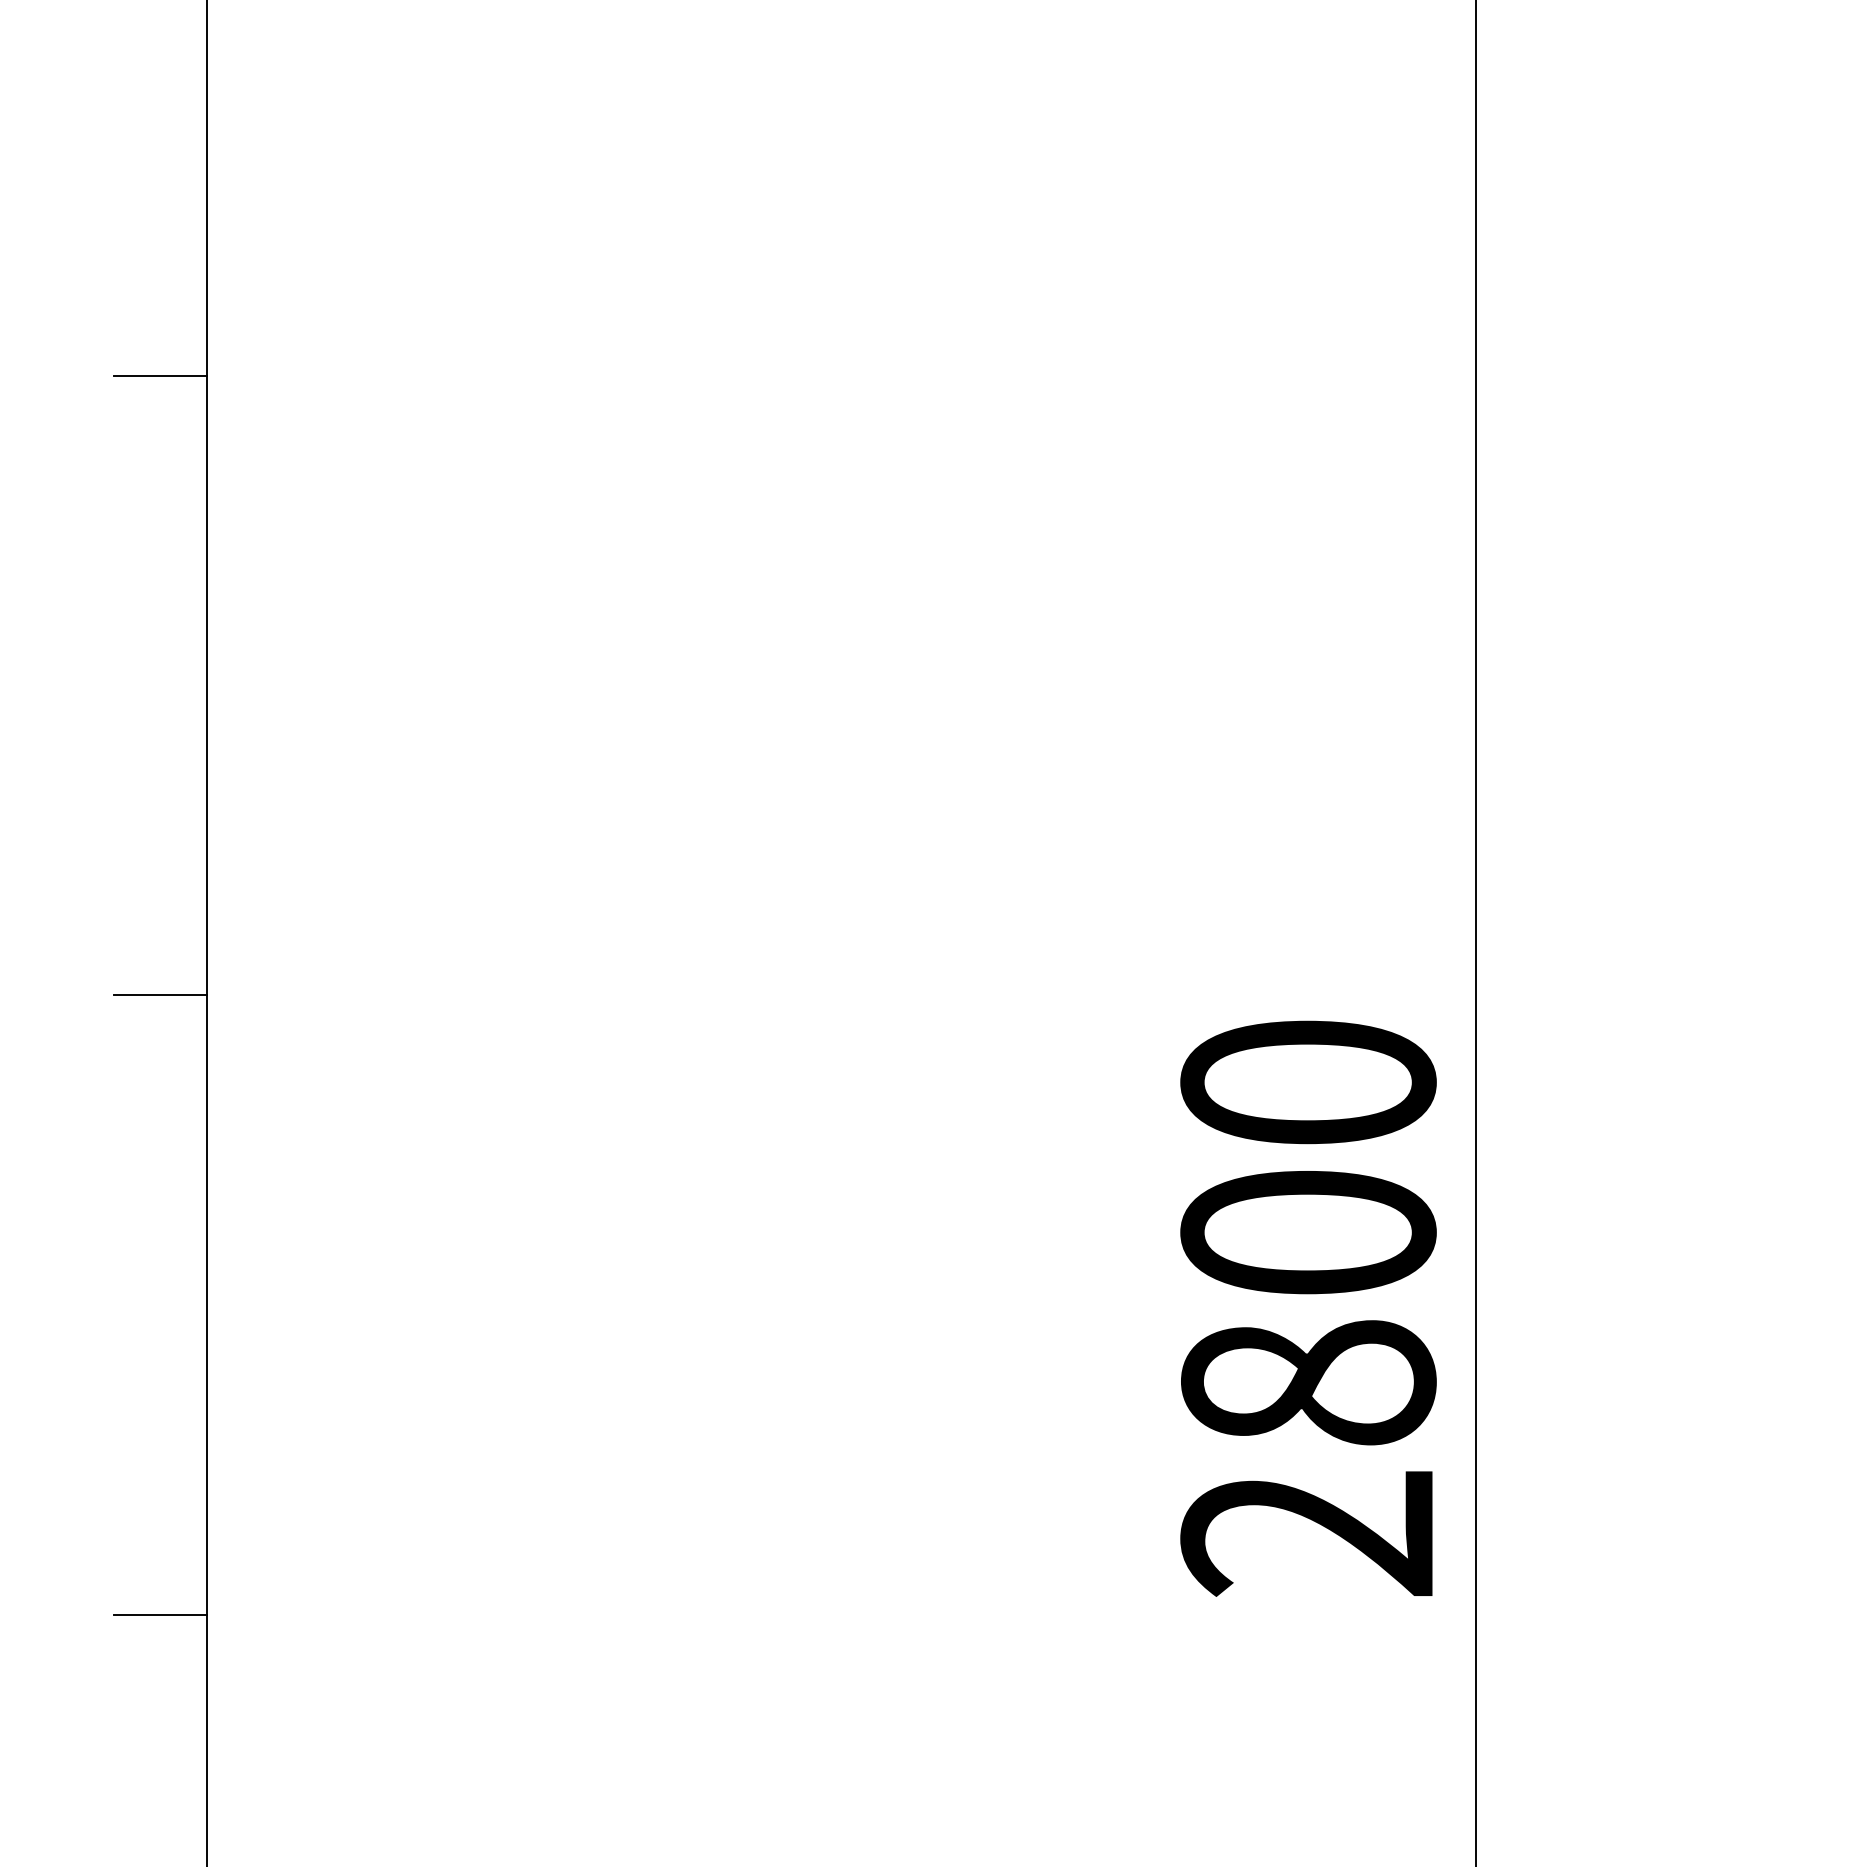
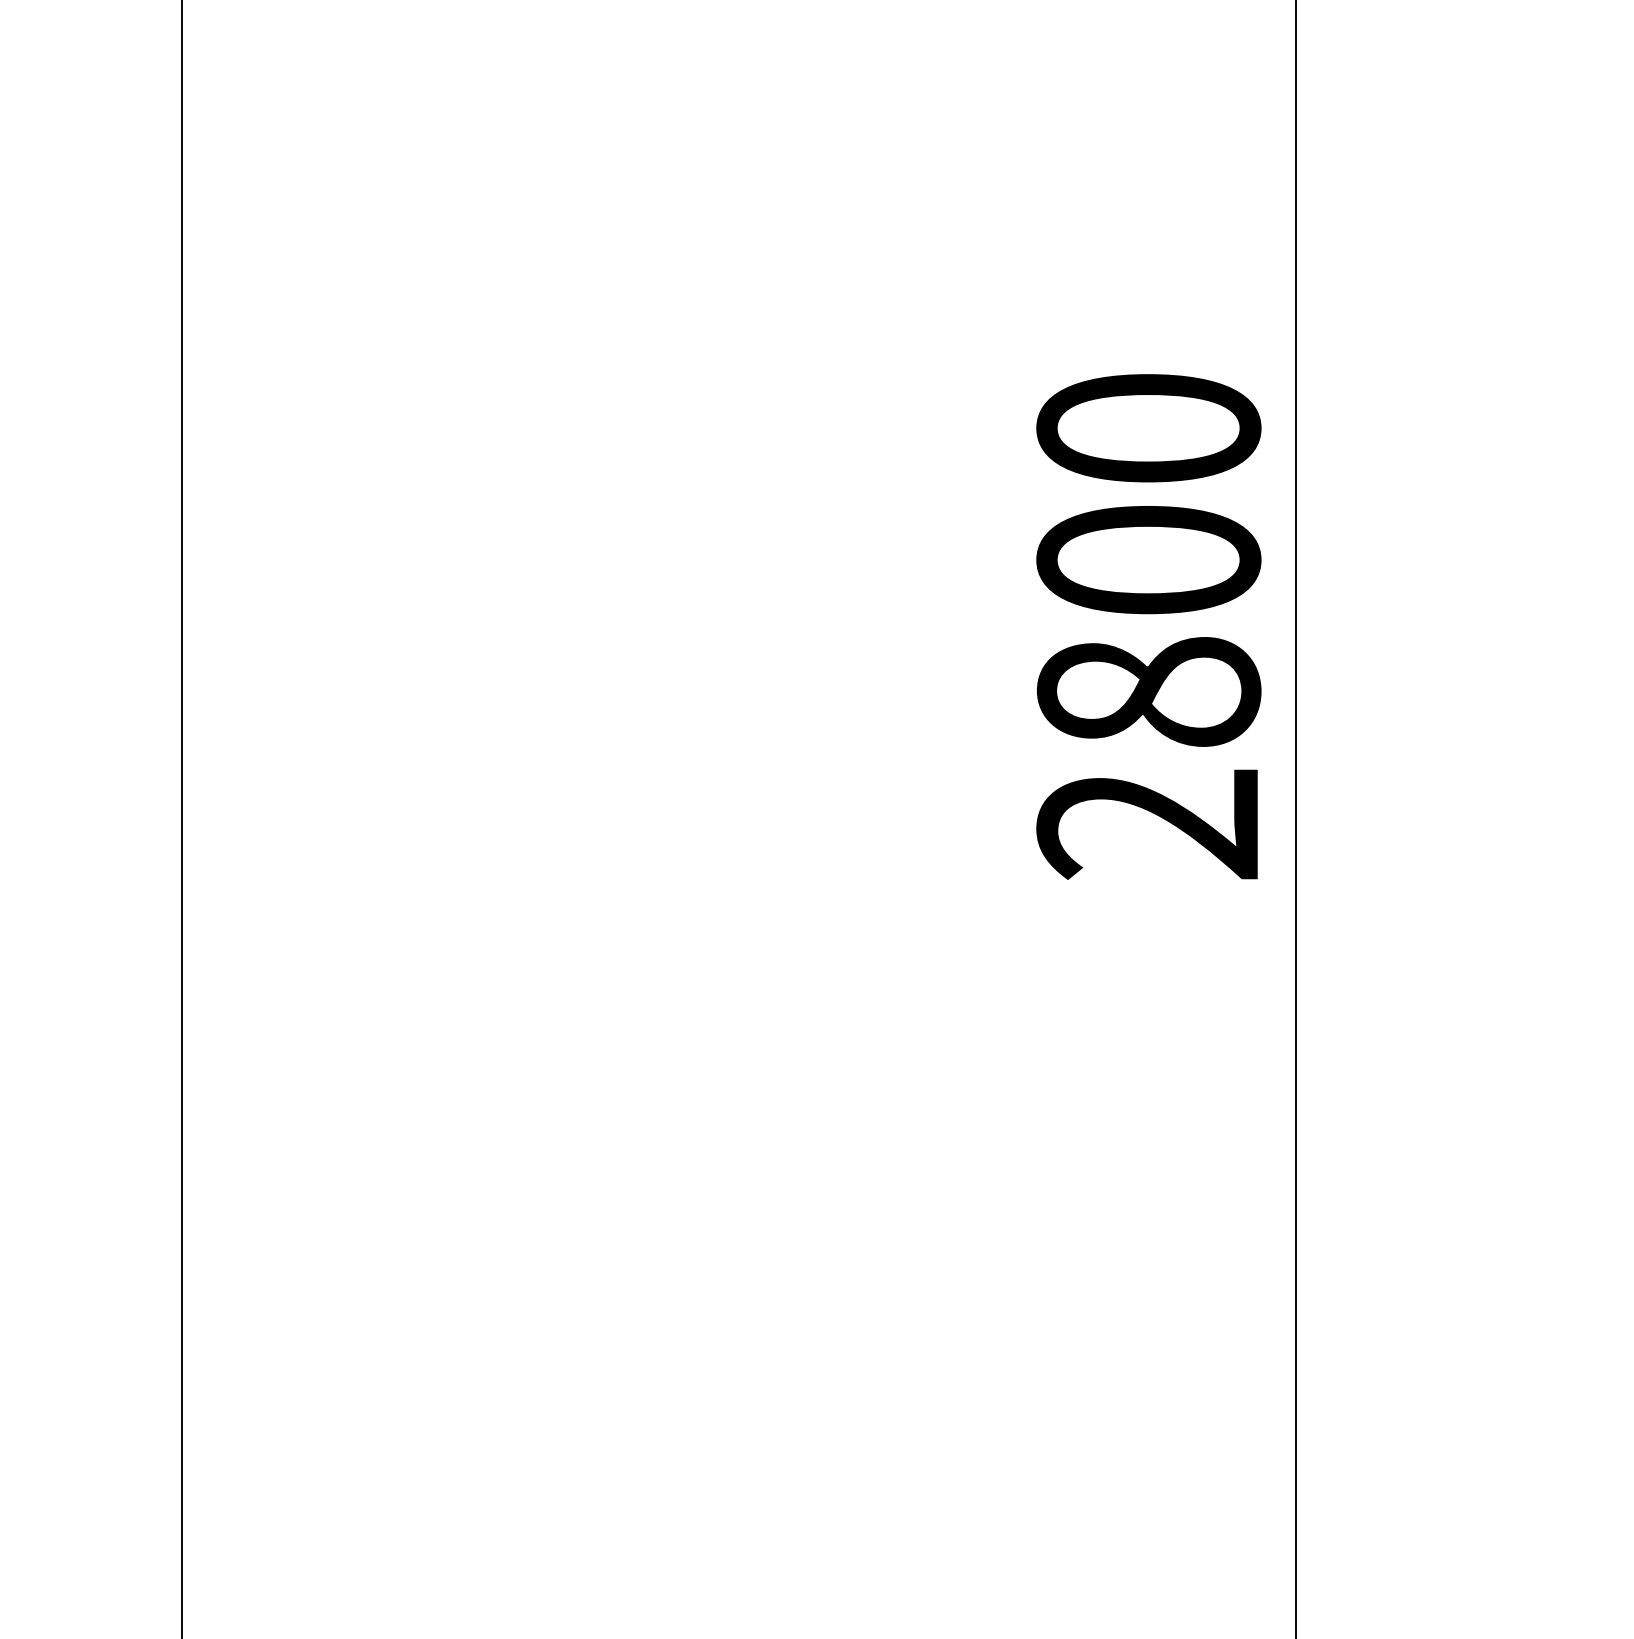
line: (159, 375) -> (140, 329), removed
line: (159, 995) -> (140, 873), removed
text: (1308, 1308) -> (1148, 626), moved
line: (159, 1614) -> (140, 1417), removed

